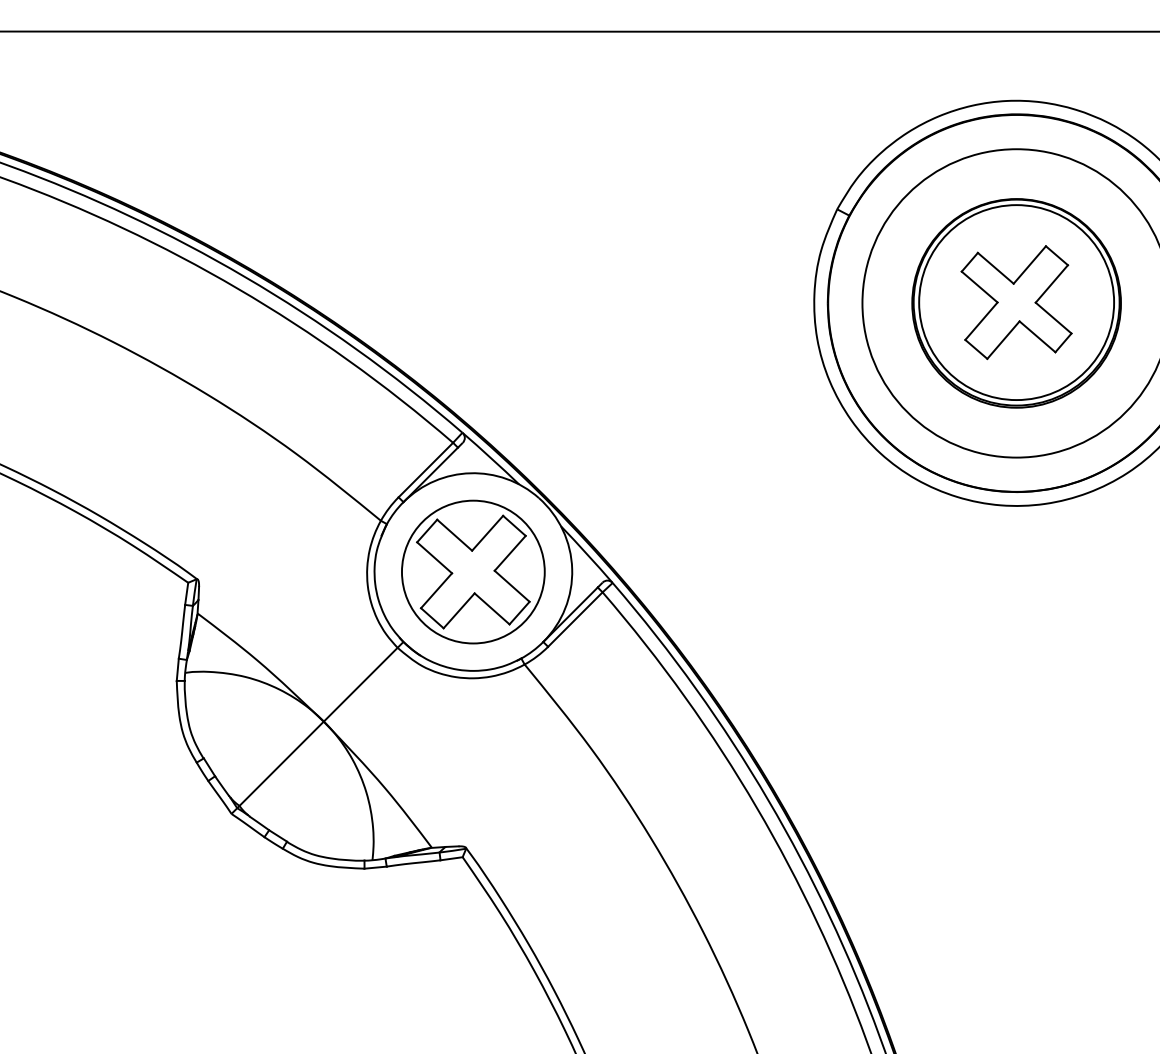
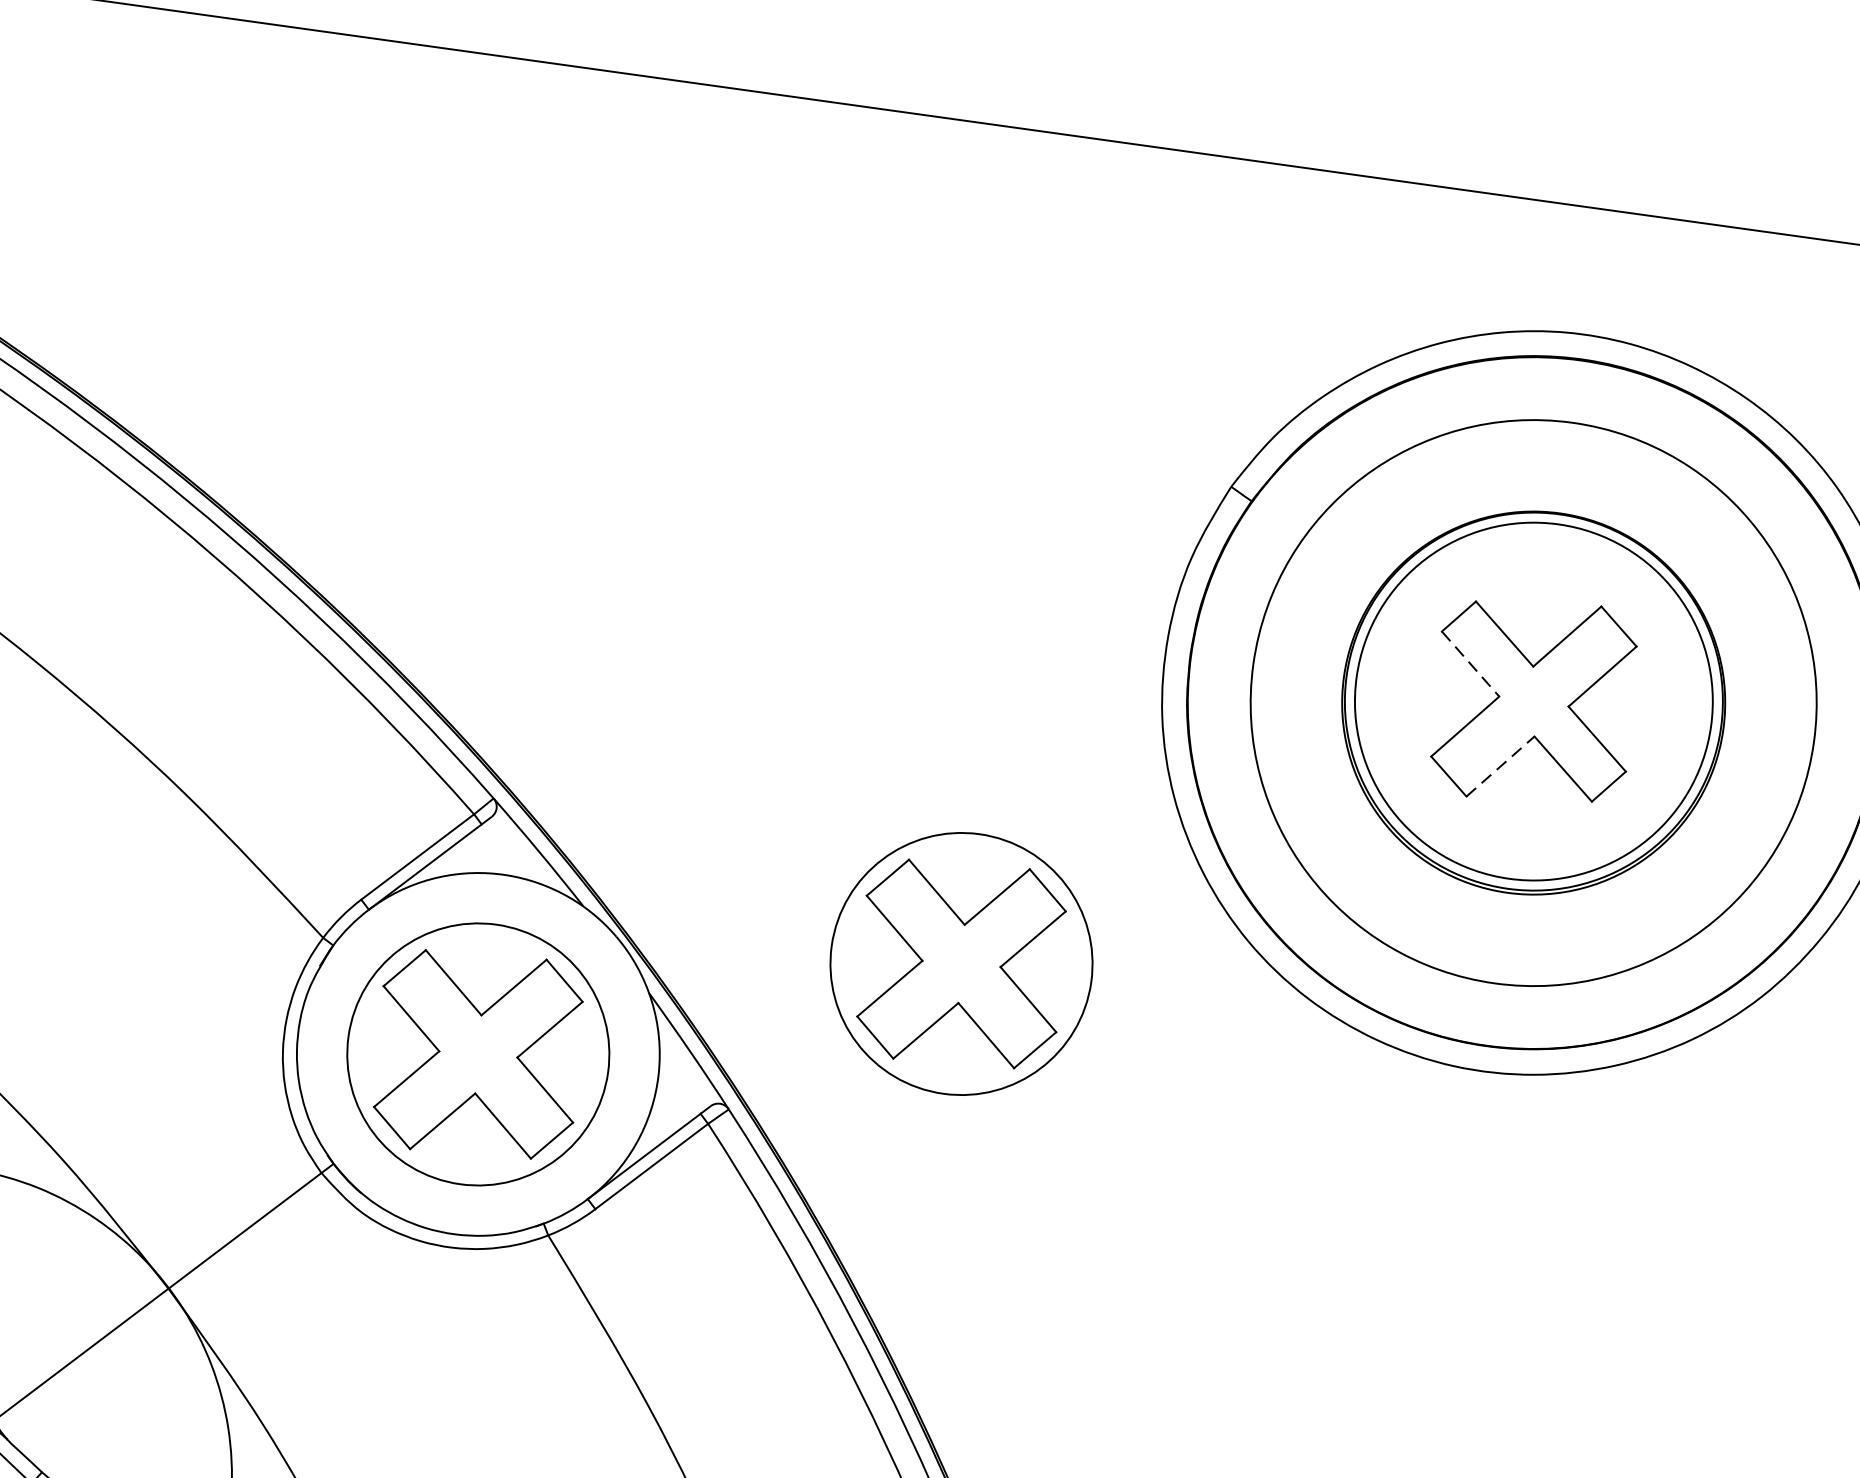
line: (979, 287) -> (1470, 664), solid -> dashed
line: (1003, 340) -> (1500, 767), solid -> dashed
part: (727, 486) -> (961, 962), added

